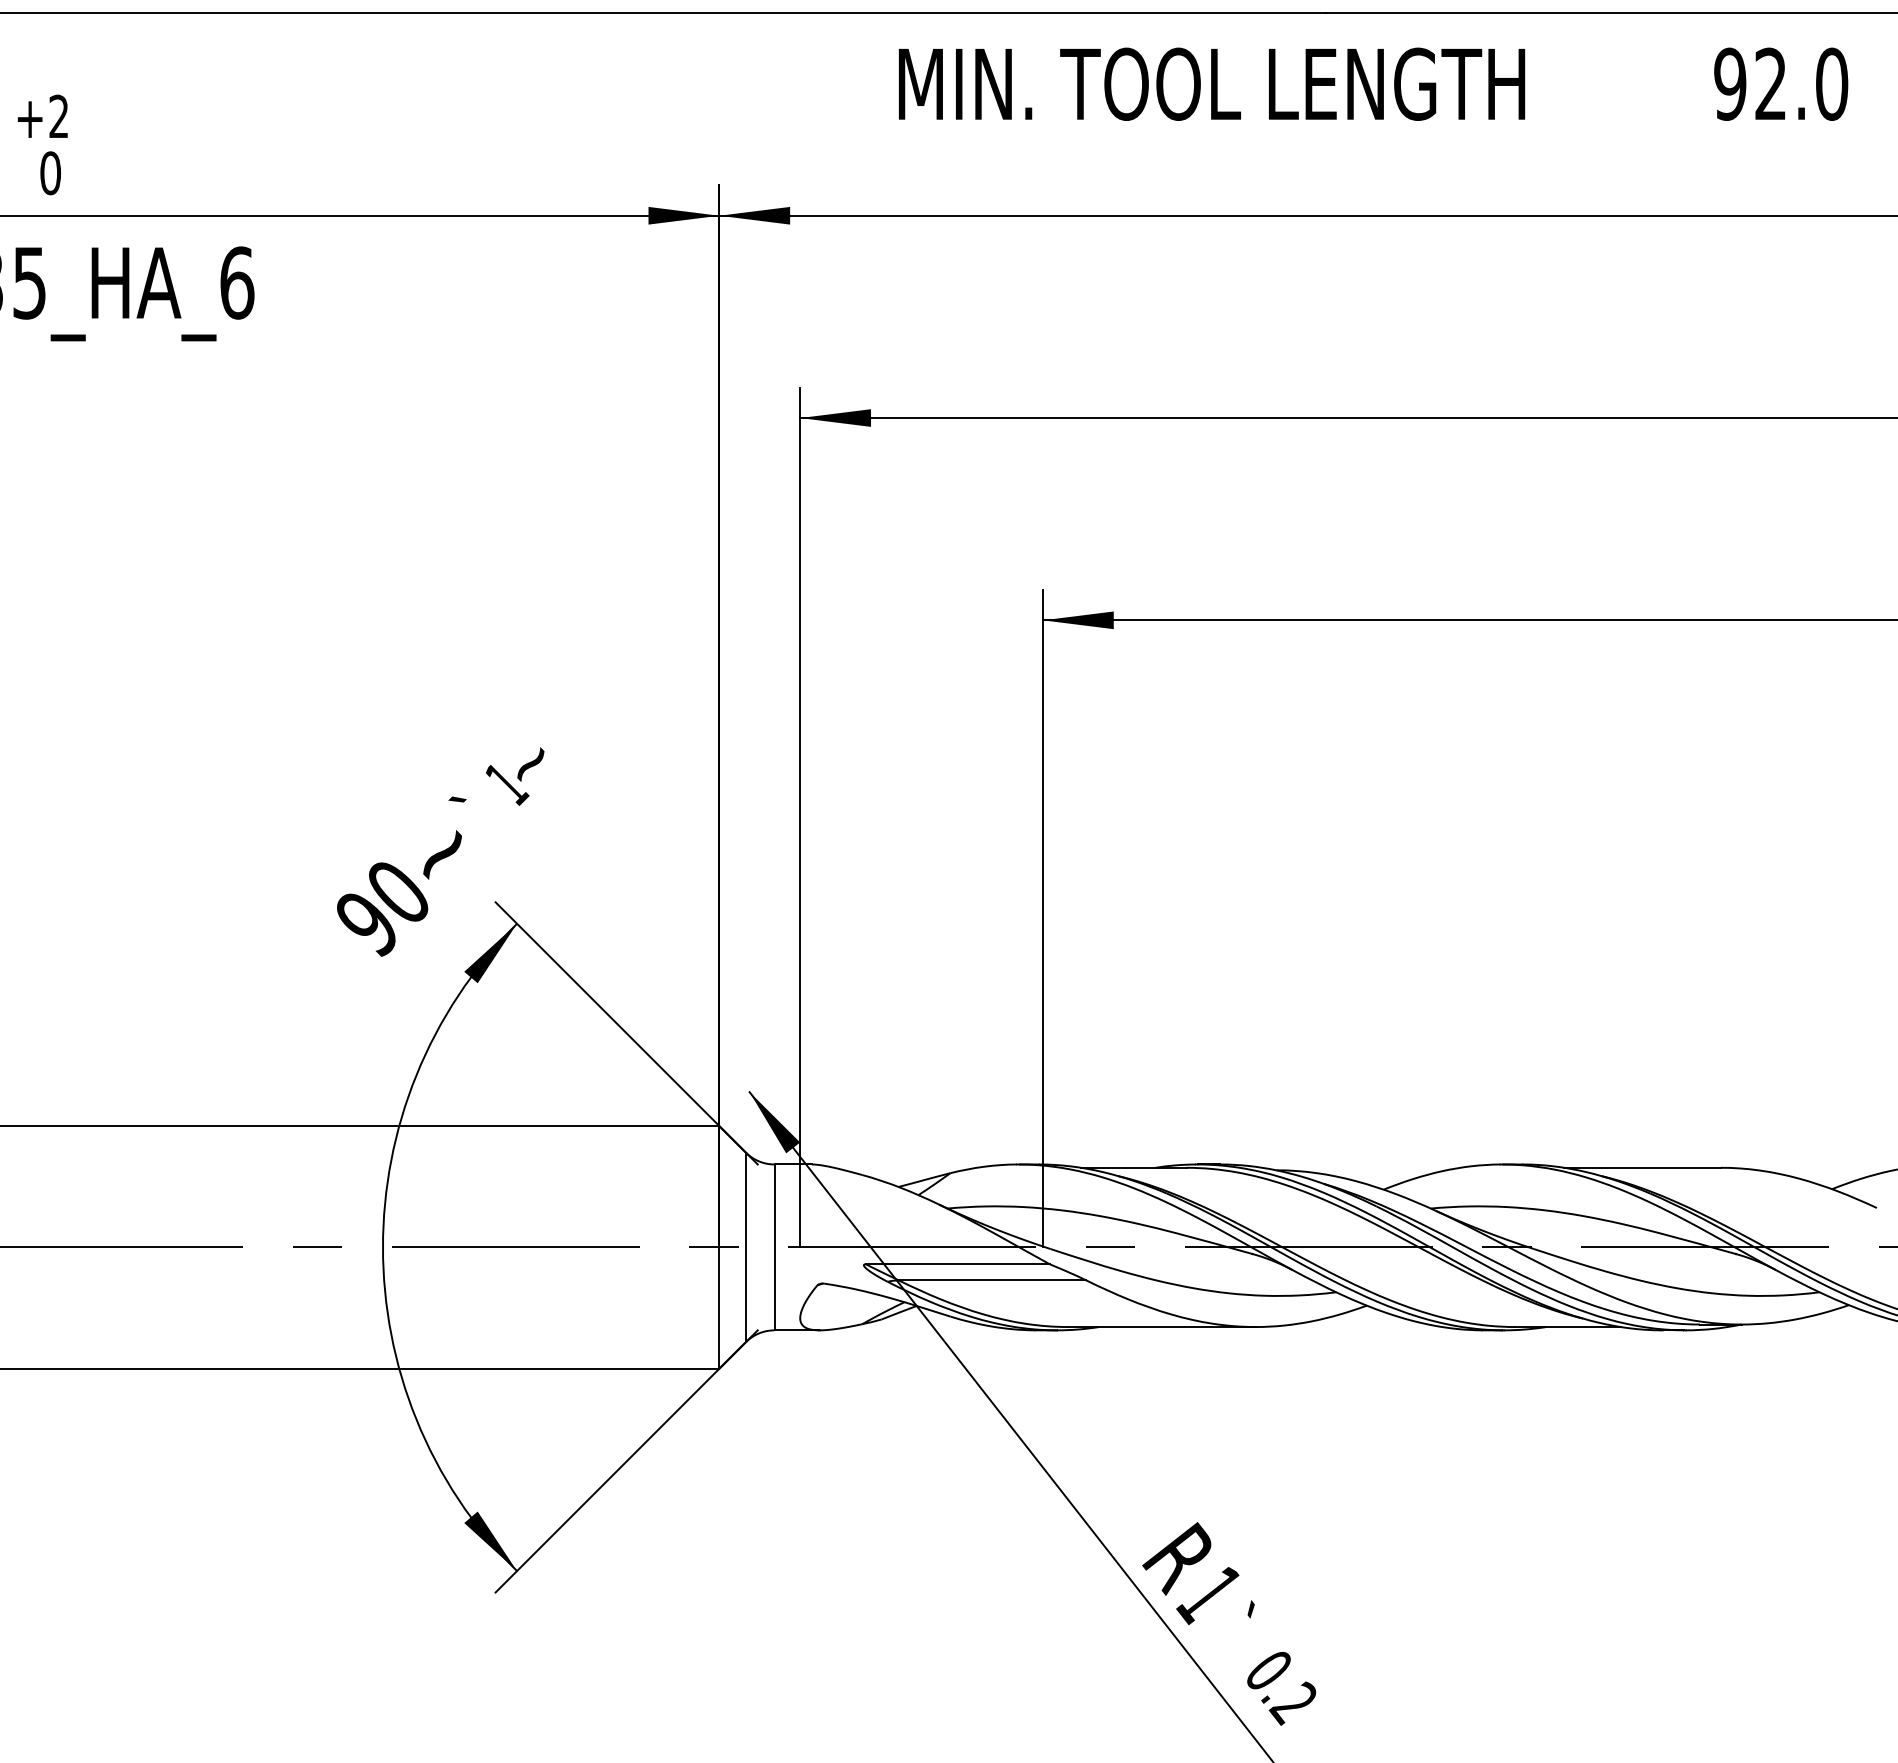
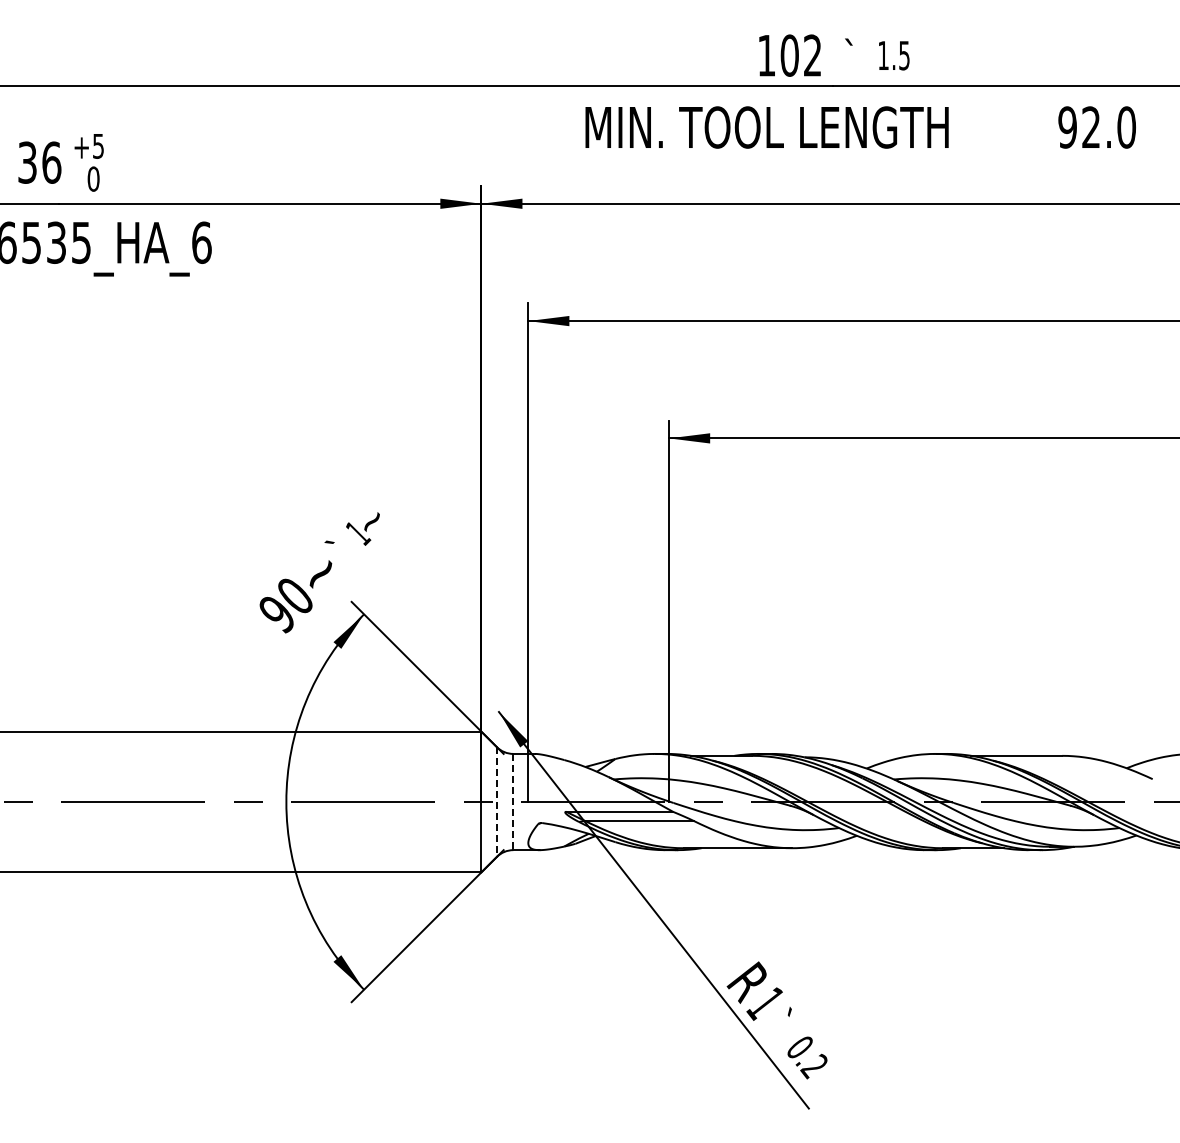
text: (59, 115) -> (98, 145), +2 -> +5
line: (745, 1248) -> (496, 802), solid -> dashed
line: (774, 1248) -> (513, 802), solid -> dashed

